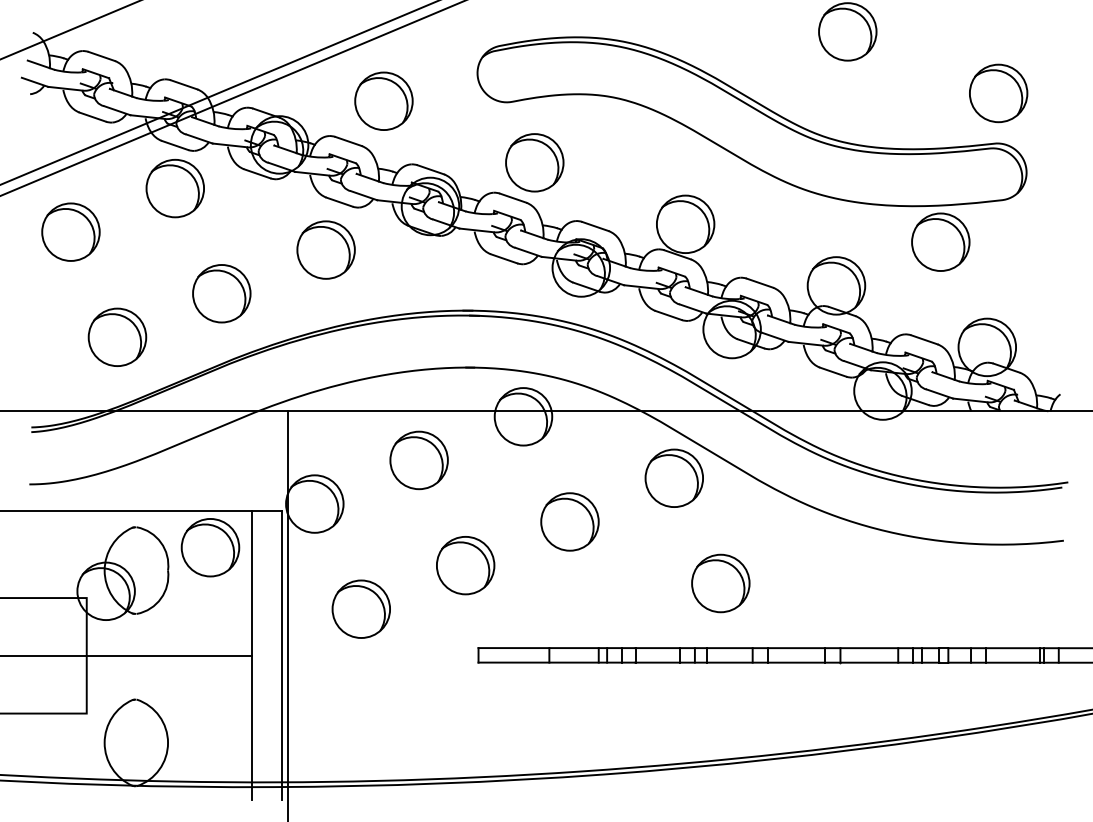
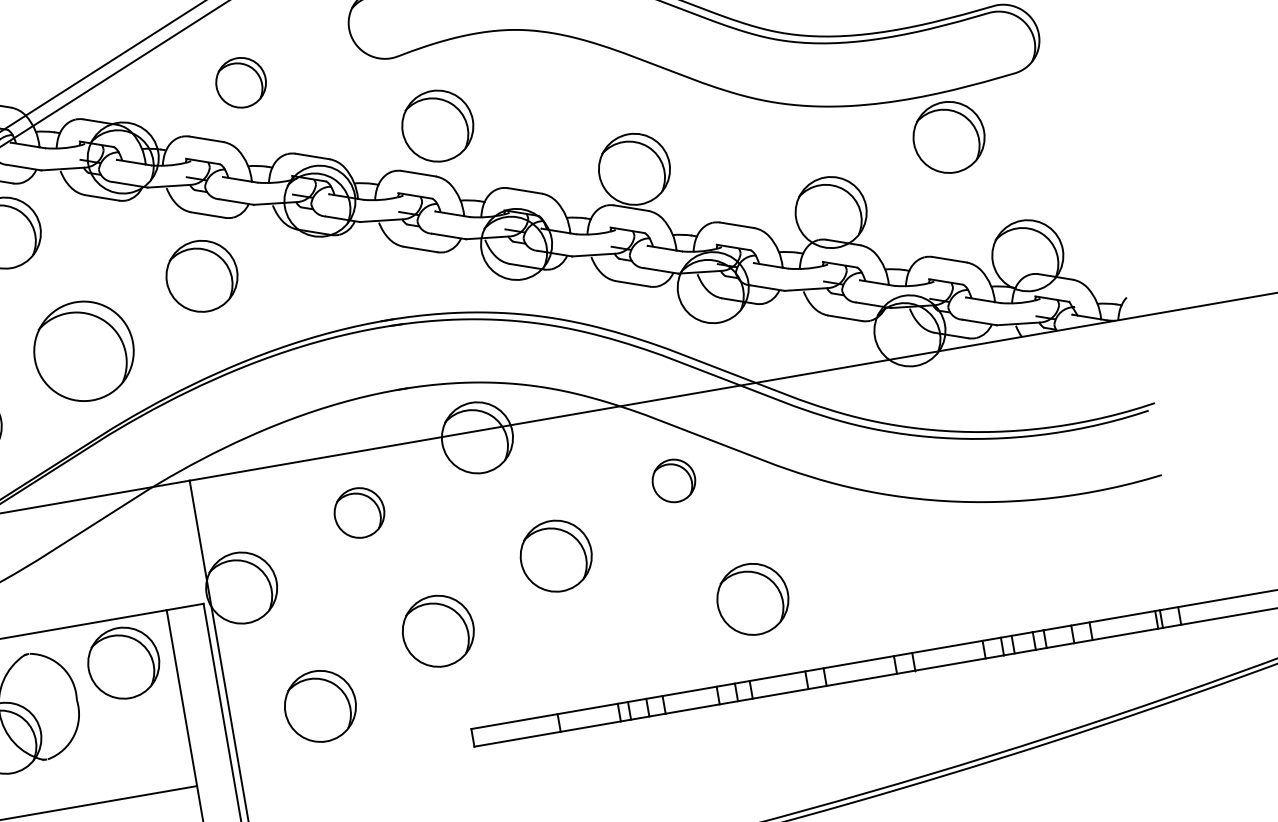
part: (383, 100) -> (240, 82), size x0.7
part: (221, 293) -> (83, 351), size x1.4
part: (418, 460) -> (358, 513), size x0.7
part: (673, 477) -> (672, 480), size x0.6

